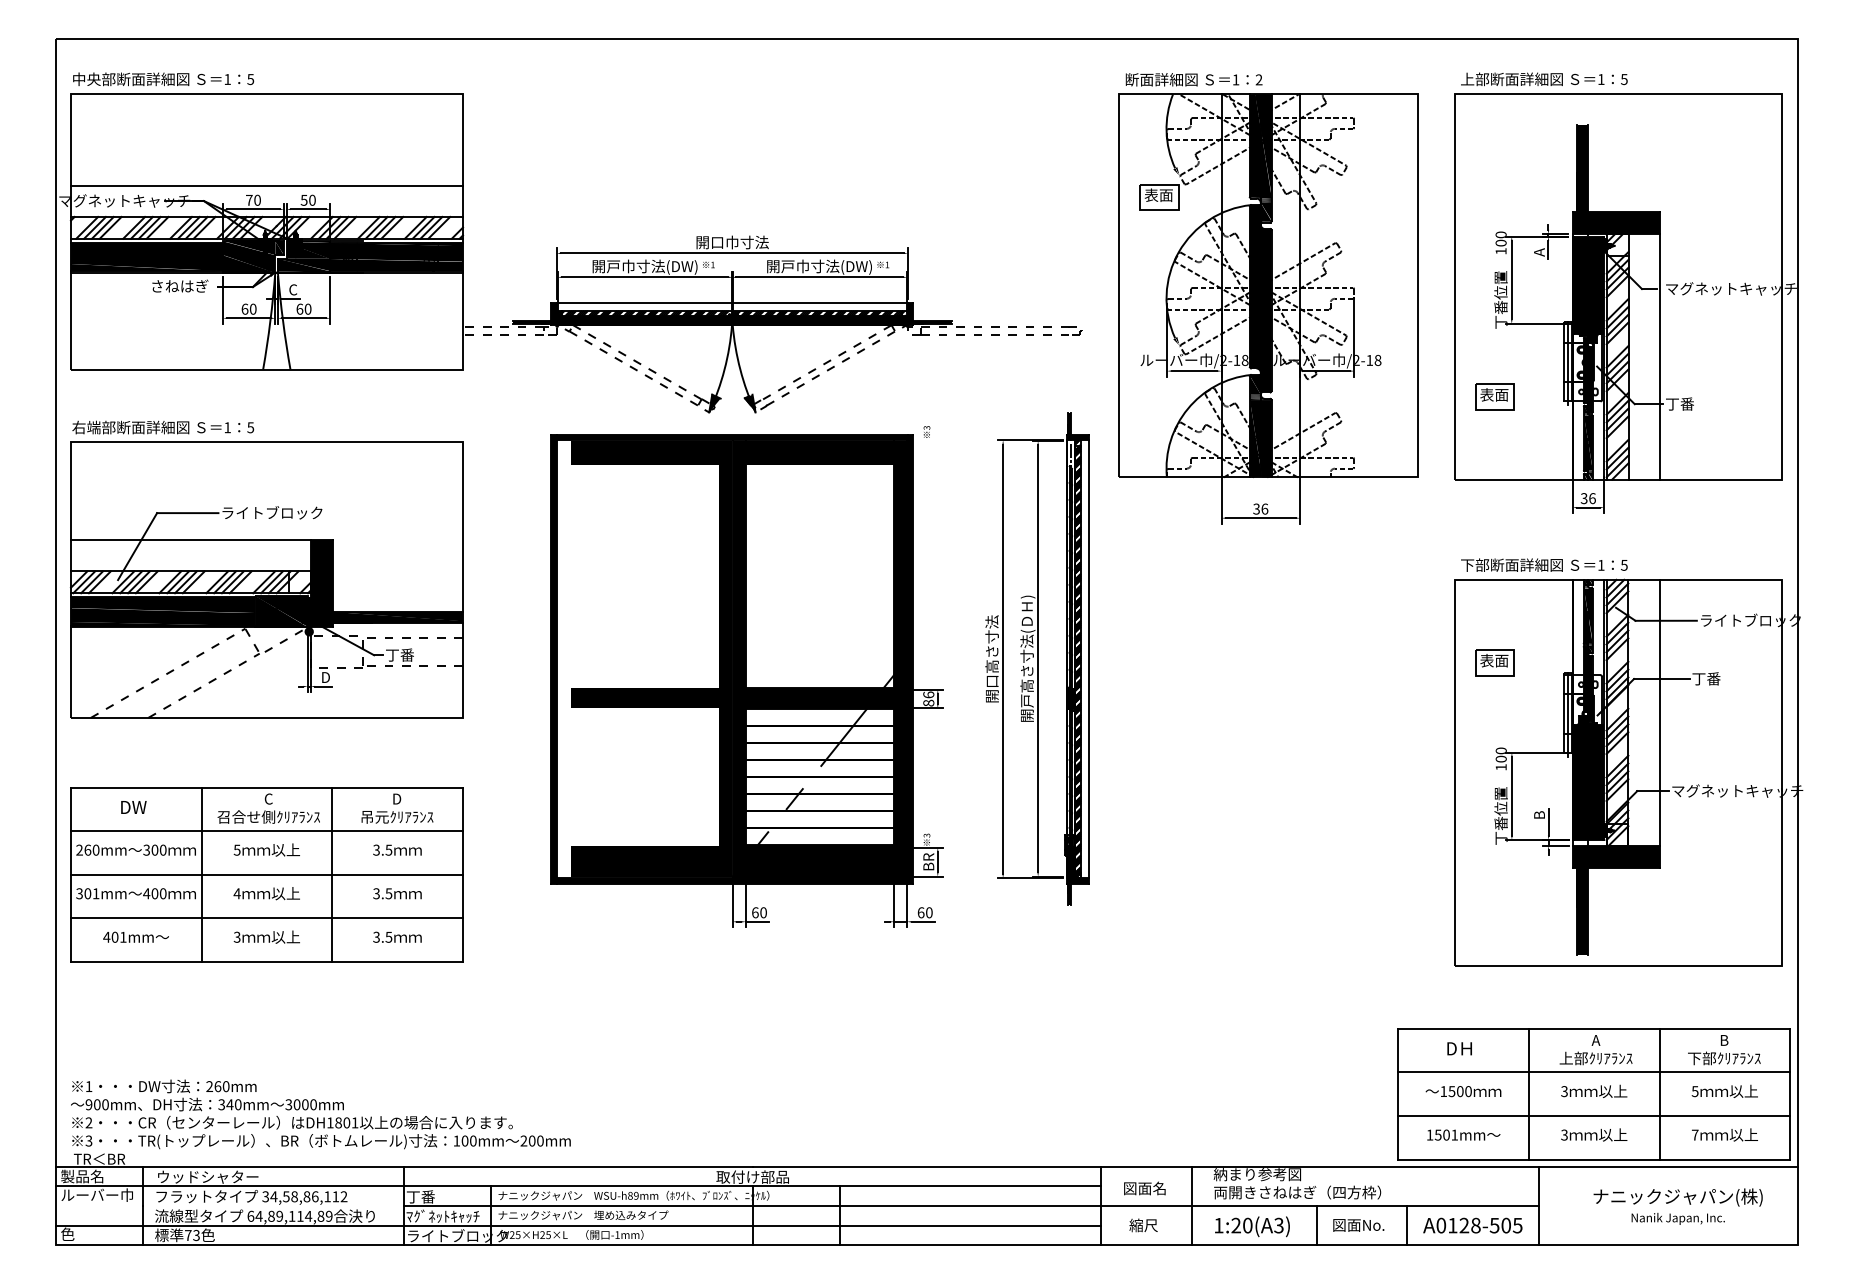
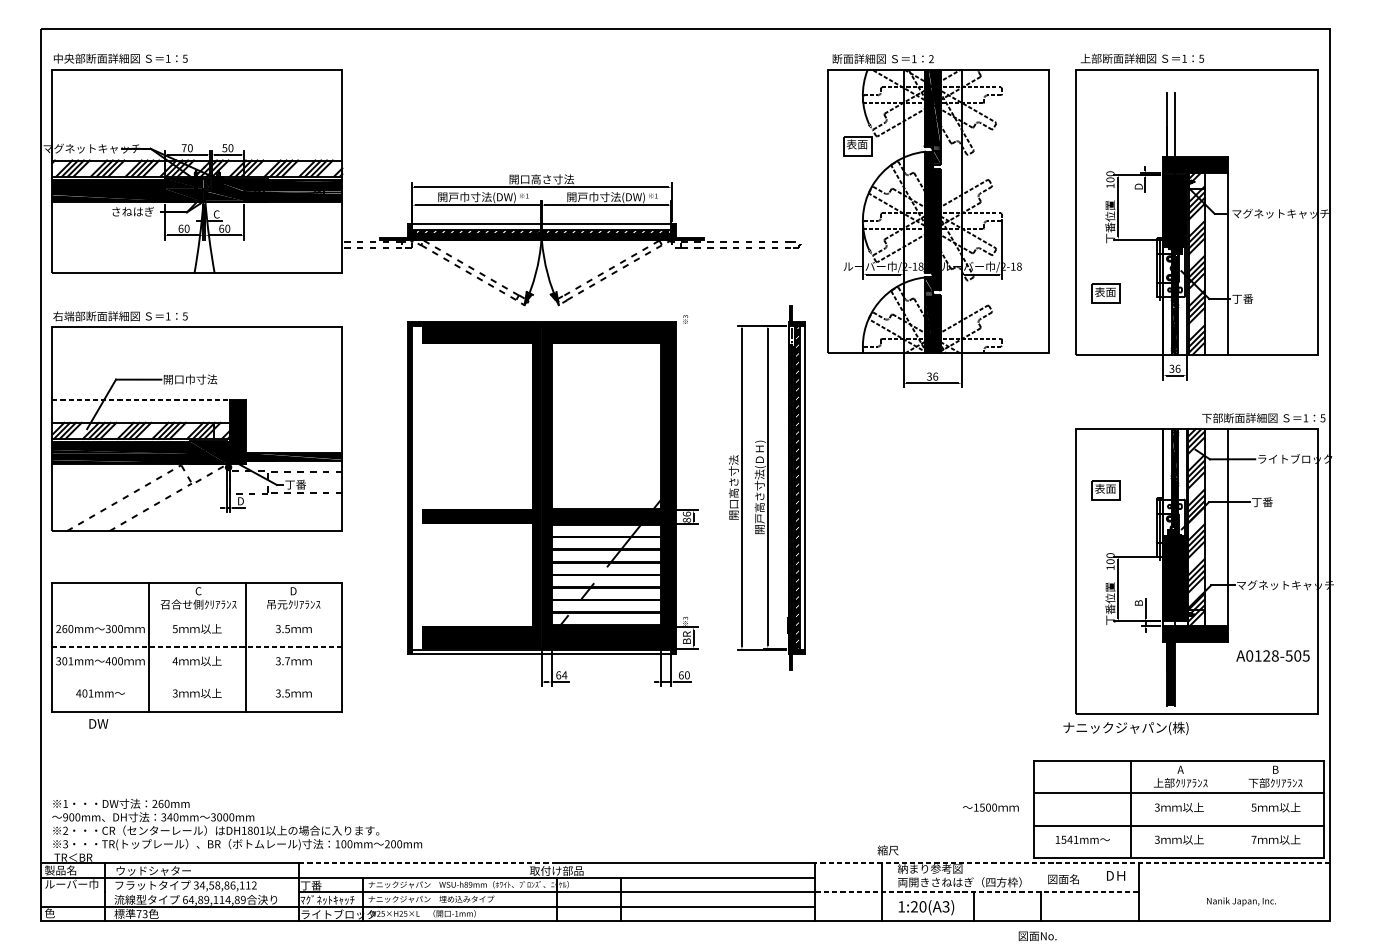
fill: (1582, 168) -> (1170, 124), removed
line: (266, 185) -> (196, 137), removed
text: (732, 242) -> (541, 179), 開口巾寸法 -> 開口高さ寸法
text: (1539, 252) -> (1138, 186), A -> D
text: (271, 512) -> (200, 379), ライトブロック -> 開口巾寸法
line: (190, 540) -> (140, 399), solid -> dashed
text: (1544, 564) -> (1263, 417), moved
text: (133, 807) -> (98, 723), moved
line: (266, 831) -> (196, 615), removed
line: (267, 874) -> (197, 647), solid -> dashed
fill: (731, 880) -> (540, 651), removed
text: (388, 893) -> (287, 661), 3.5 -> 3.7
text: (763, 912) -> (564, 675), 60 -> 64
line: (266, 918) -> (196, 679), removed
text: (1459, 1048) -> (1115, 875), moved
text: (1463, 1091) -> (990, 807), moved
line: (1659, 1093) -> (1227, 809), removed
text: (1446, 1134) -> (1070, 839), 1501mm -> 1541mm
line: (577, 1166) -> (427, 863), solid -> dashed
line: (1449, 1166) -> (1072, 863), solid -> dashed
text: (1144, 1188) -> (1063, 879), moved
text: (1677, 1197) -> (1125, 728), moved
line: (1320, 1206) -> (976, 892), solid -> dashed
text: (1143, 1225) -> (888, 850), moved
text: (1358, 1225) -> (1037, 936), moved
text: (1472, 1225) -> (1272, 655), moved

